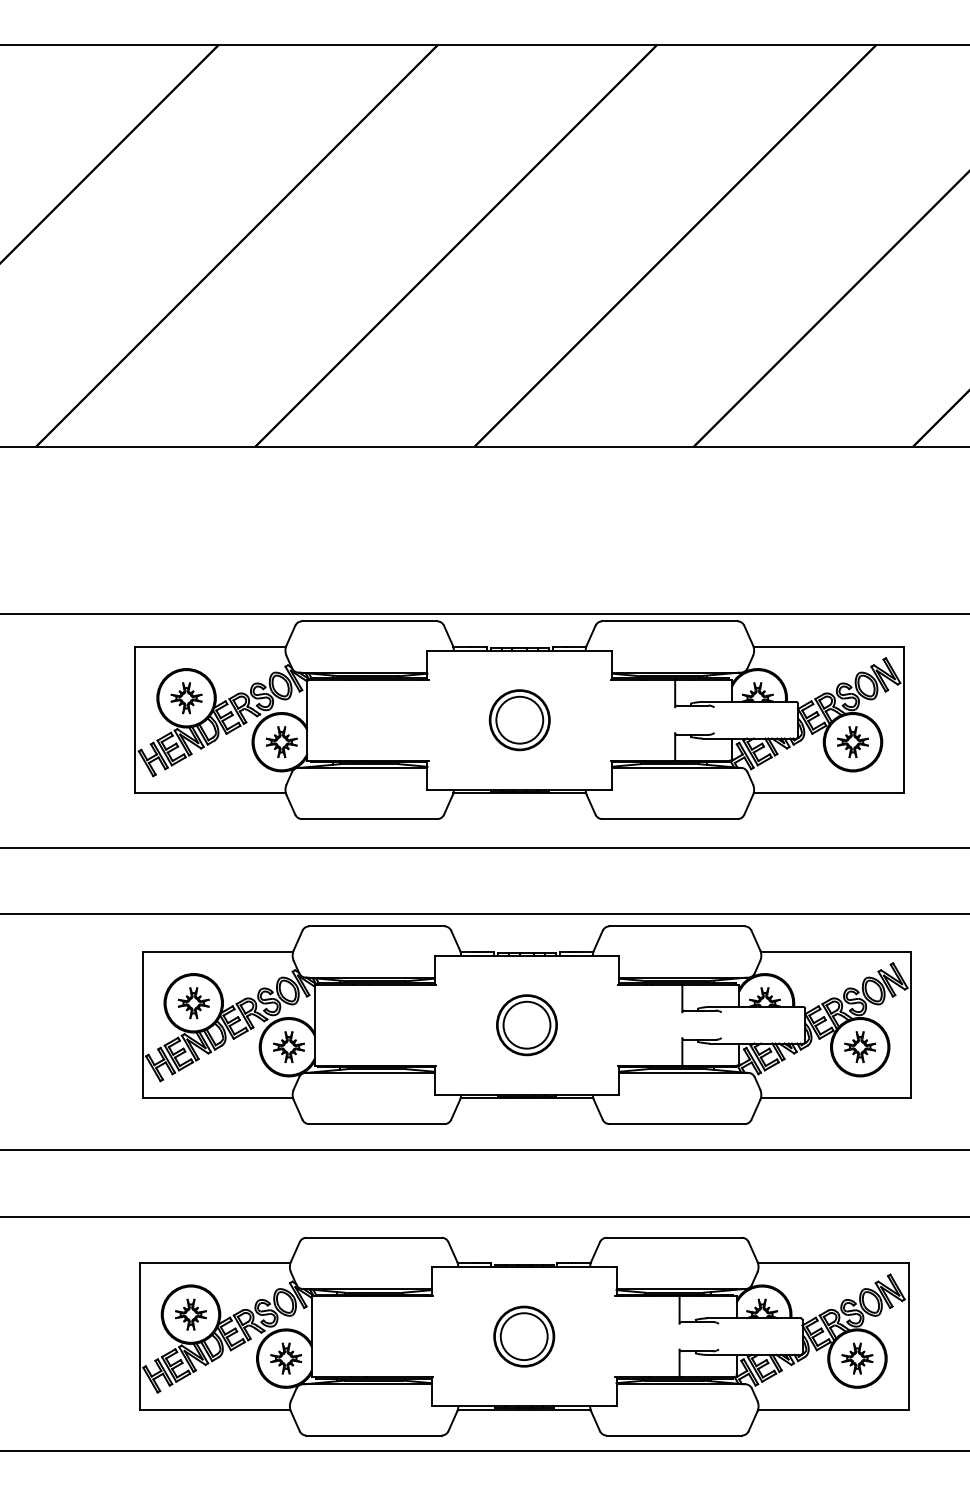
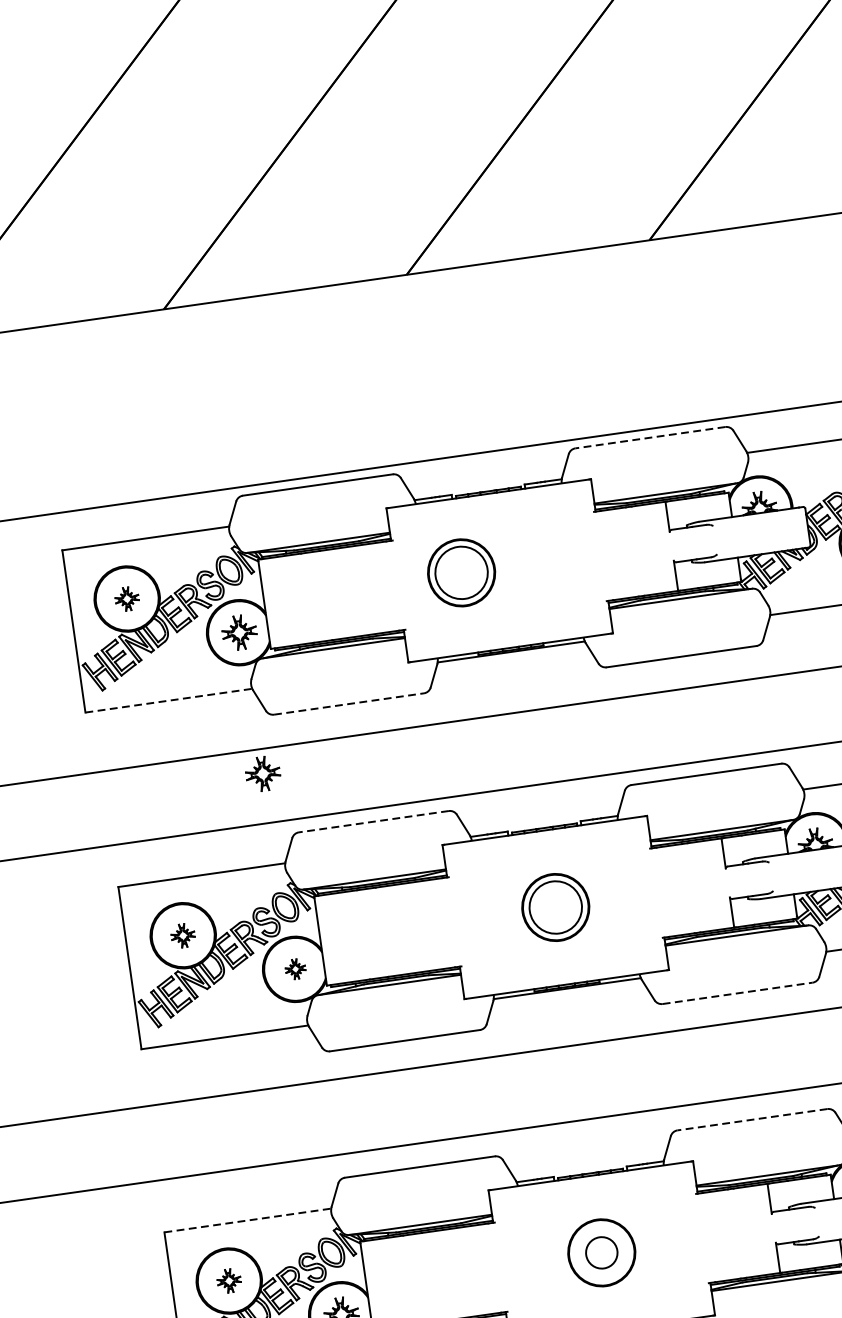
line: (669, 621) -> (649, 437), solid -> dashed
part: (186, 698) -> (127, 599), size x0.7
part: (519, 720) -> (461, 573), moved
line: (211, 793) -> (169, 700), solid -> dashed
line: (369, 819) -> (348, 704), solid -> dashed
part: (284, 870) -> (262, 774), added
line: (376, 926) -> (373, 821), solid -> dashed
part: (193, 1003) -> (182, 936), size x0.7
part: (288, 1046) -> (294, 968), size x0.6
line: (677, 1124) -> (738, 993), solid -> dashed
line: (674, 1237) -> (752, 1119), solid -> dashed
line: (215, 1263) -> (248, 1220), solid -> dashed
part: (190, 1314) -> (228, 1280), size x0.7
circle: (523, 1336) -> (600, 1252), size x0.6

